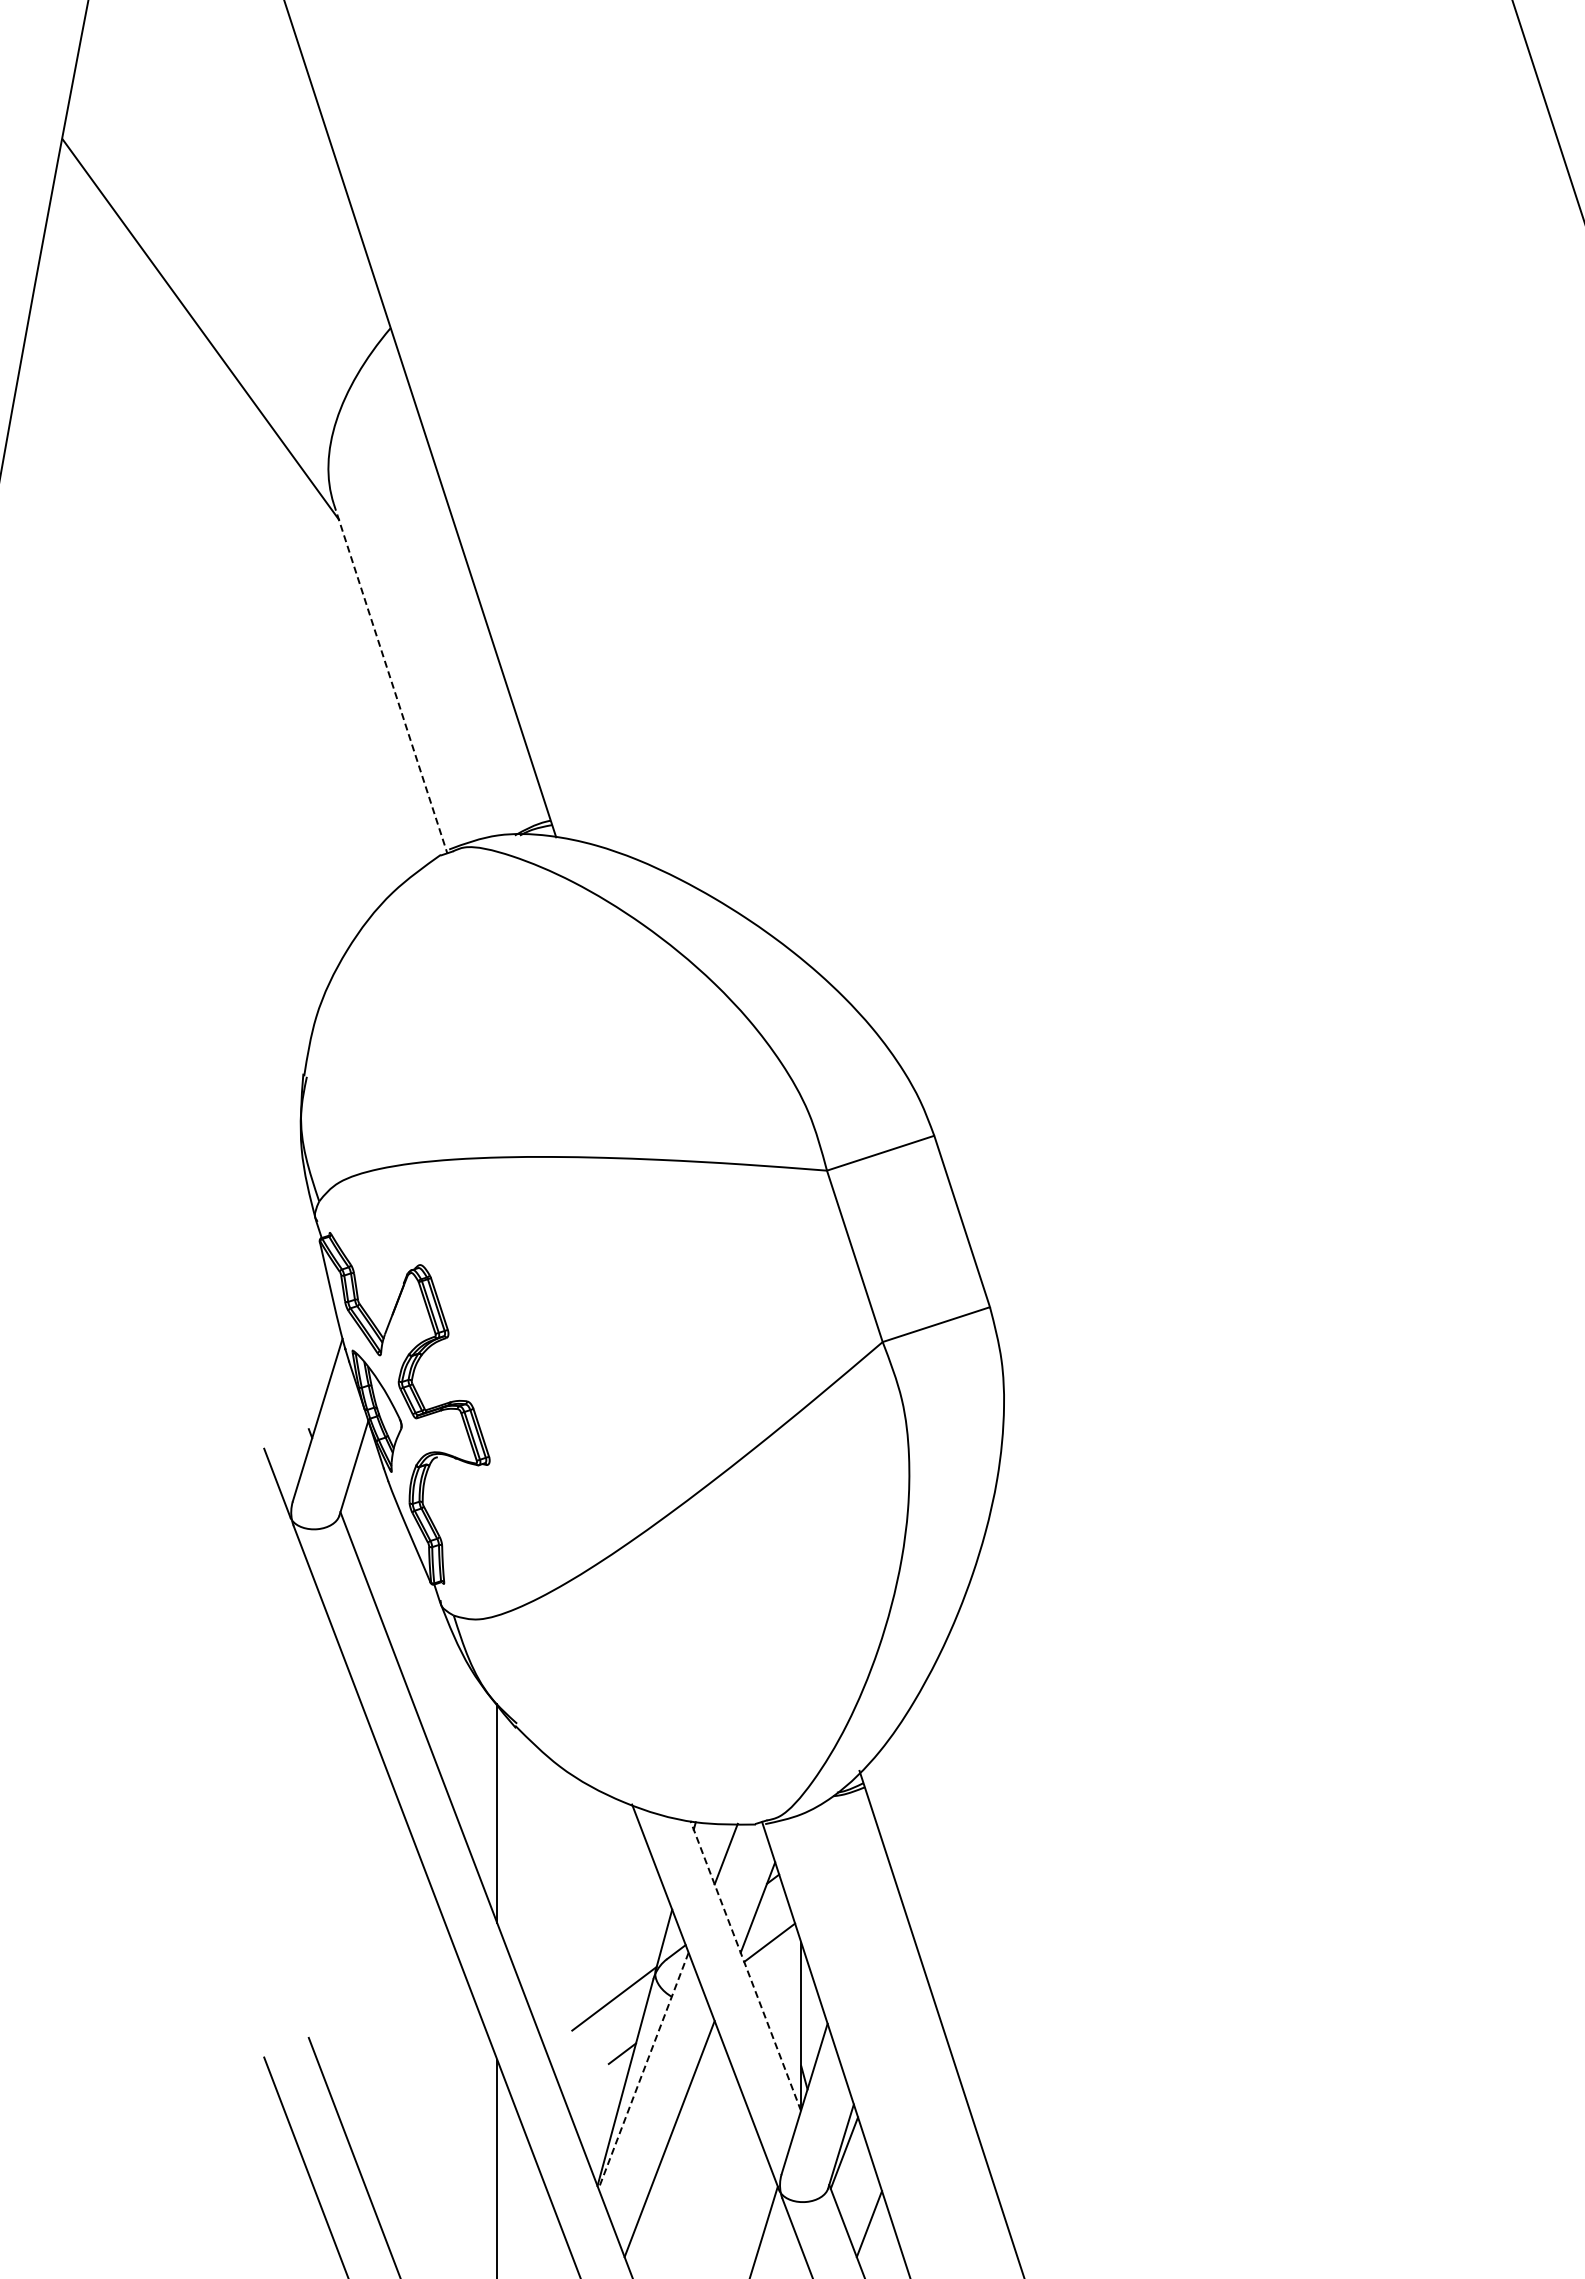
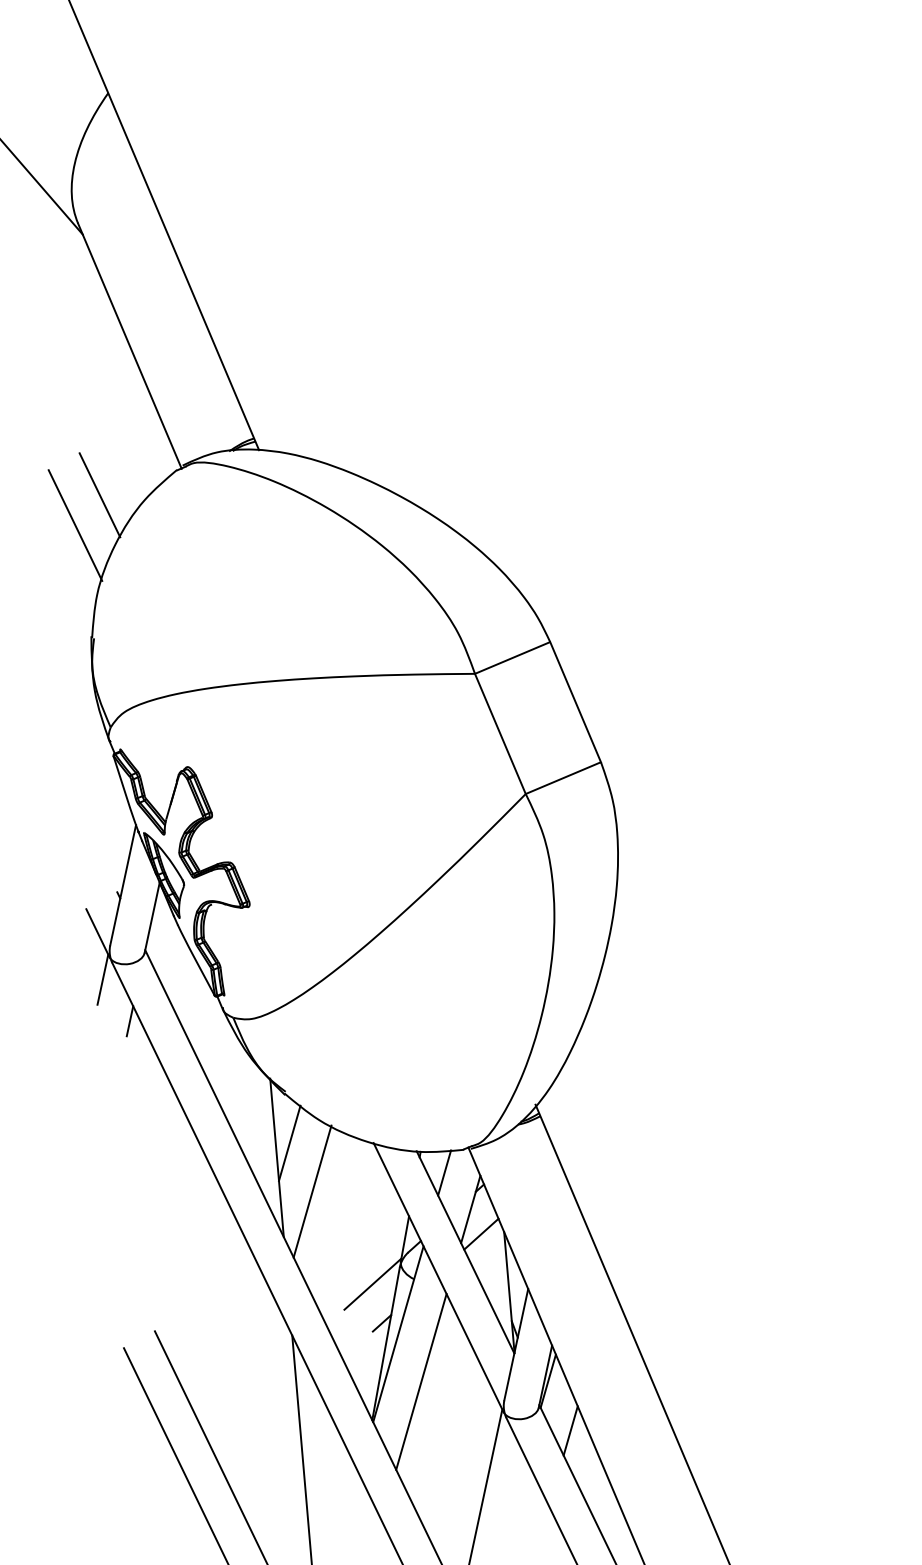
line: (390, 678) -> (129, 345), dashed -> solid
line: (331, 880) -> (99, 495), added
line: (294, 919) -> (75, 525), added
line: (278, 1547) -> (102, 979), added
line: (310, 1607) -> (129, 1020), added
line: (516, 1794) -> (289, 1142), added
line: (542, 1863) -> (312, 1191), added
line: (745, 1965) -> (465, 1252), dashed -> solid
line: (643, 2071) -> (398, 1334), dashed -> solid

